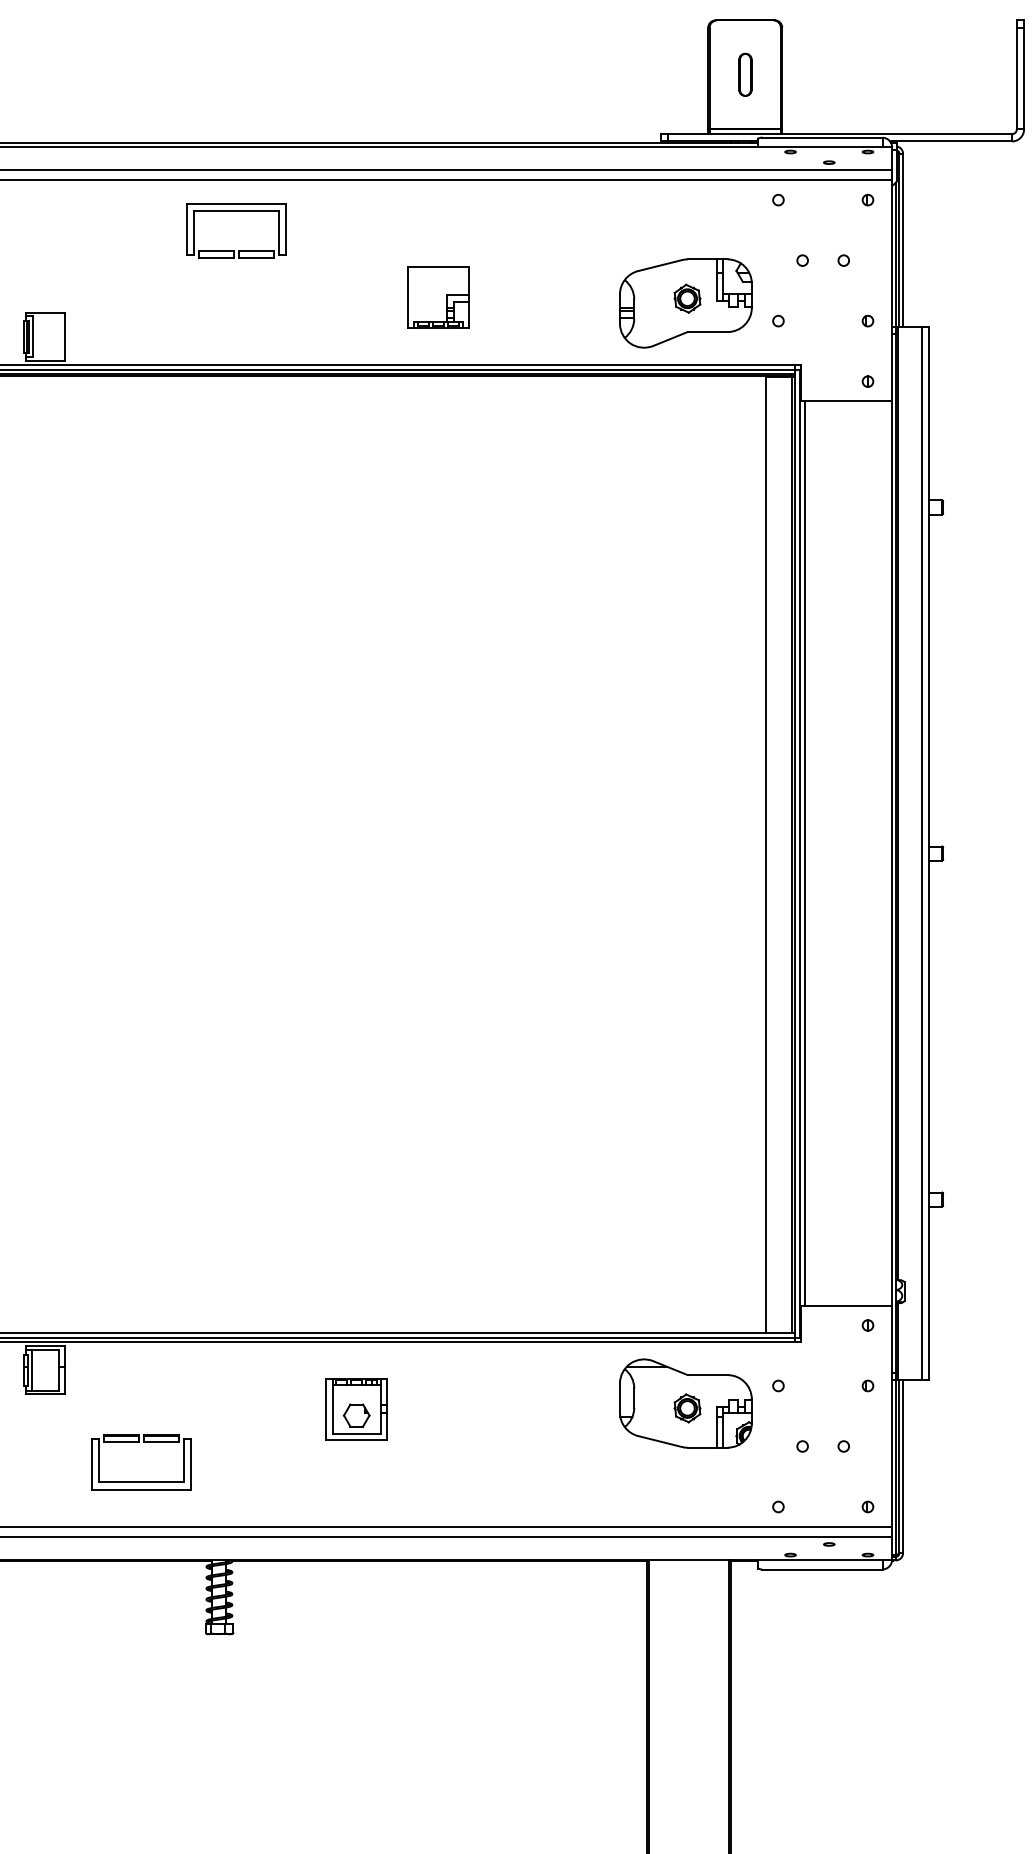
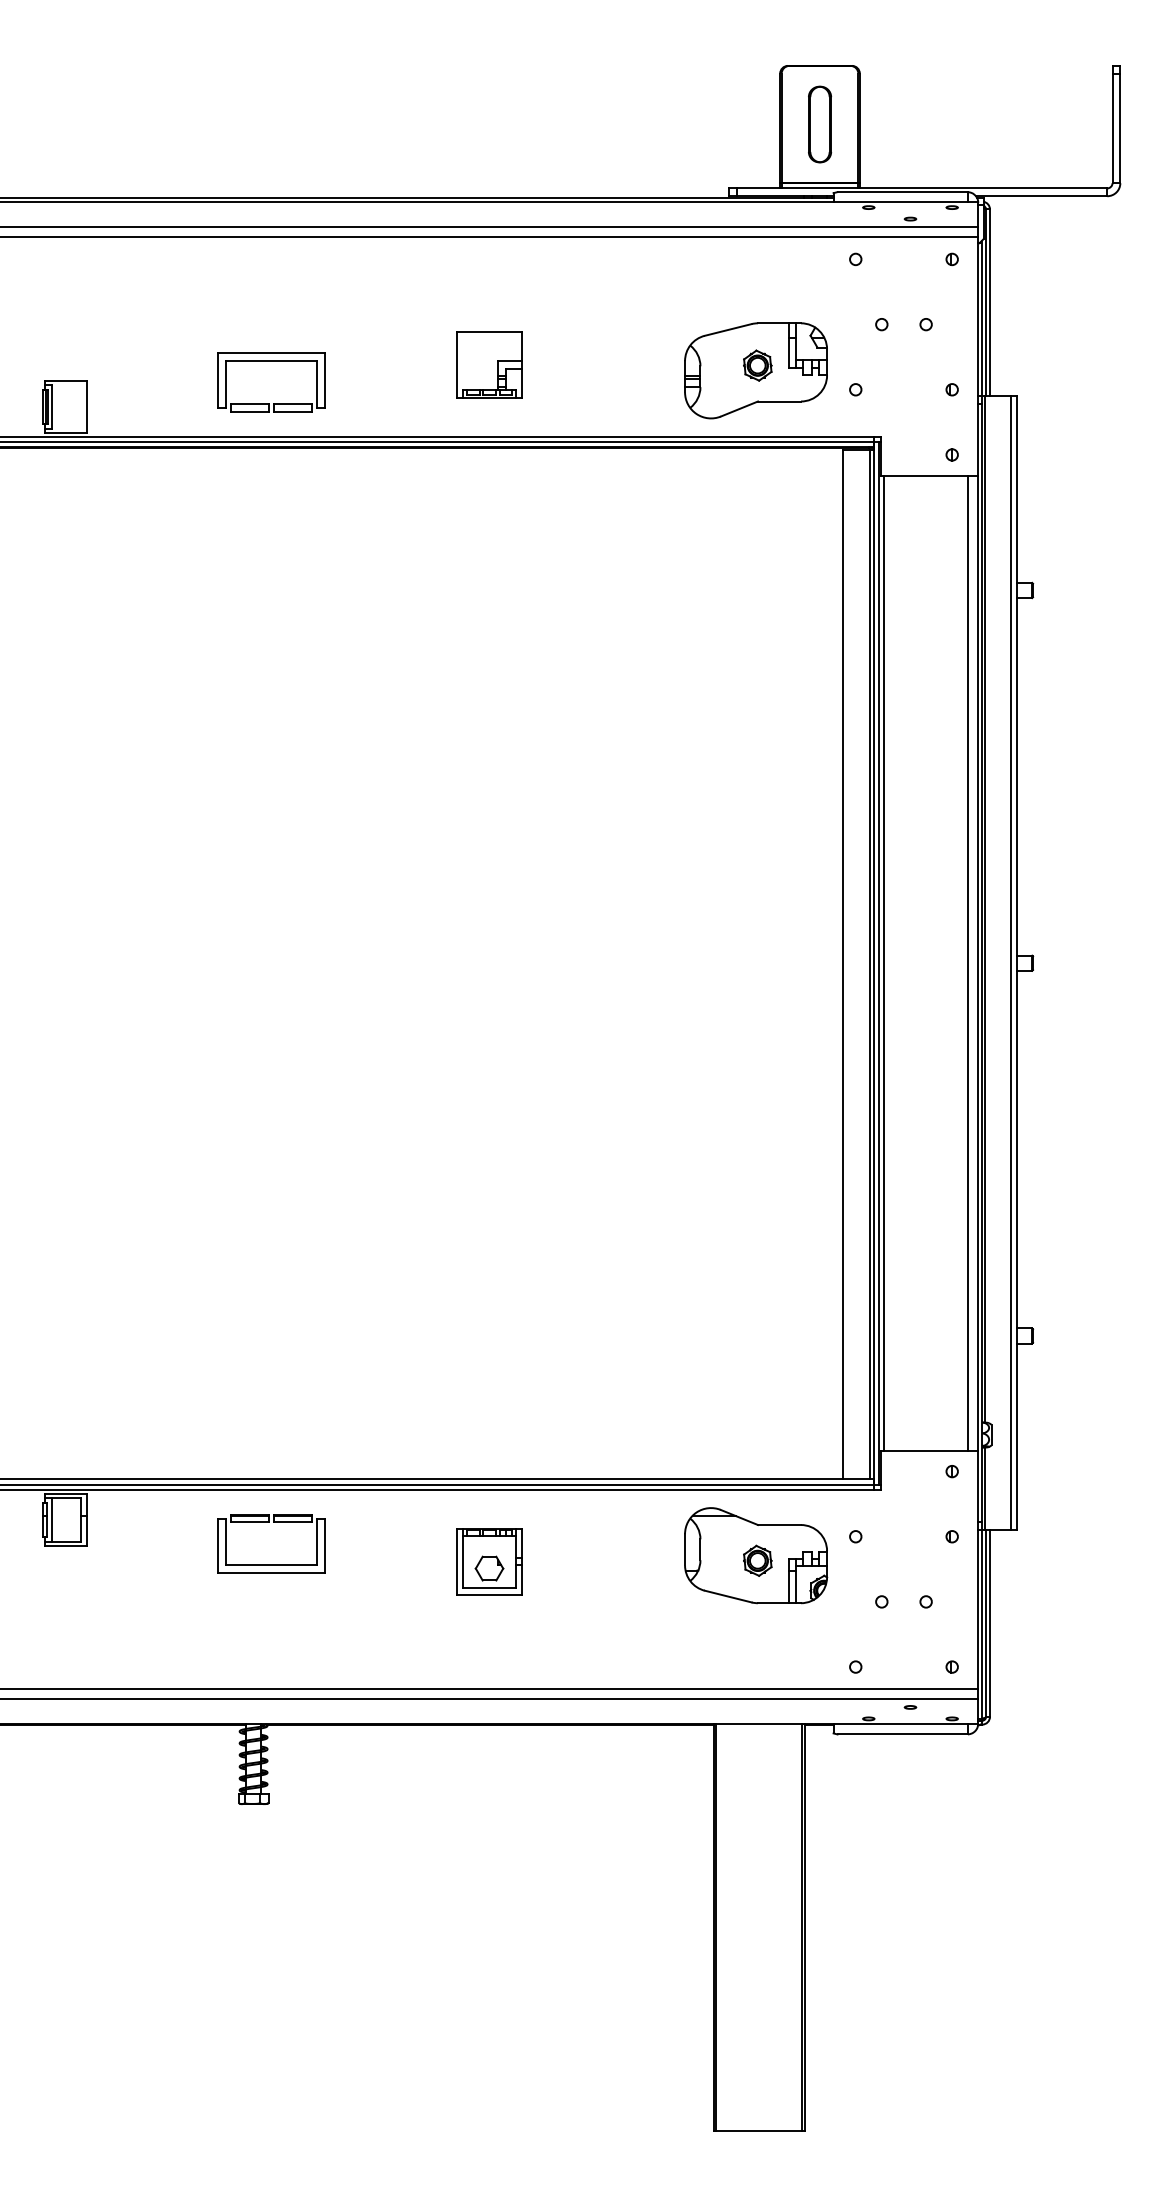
part: (745, 74) -> (820, 124), size x1.67
part: (236, 211) -> (271, 361), moved
line: (882, 852) -> (967, 962), added
part: (356, 1408) -> (489, 1561), moved
part: (141, 1481) -> (271, 1564), moved

